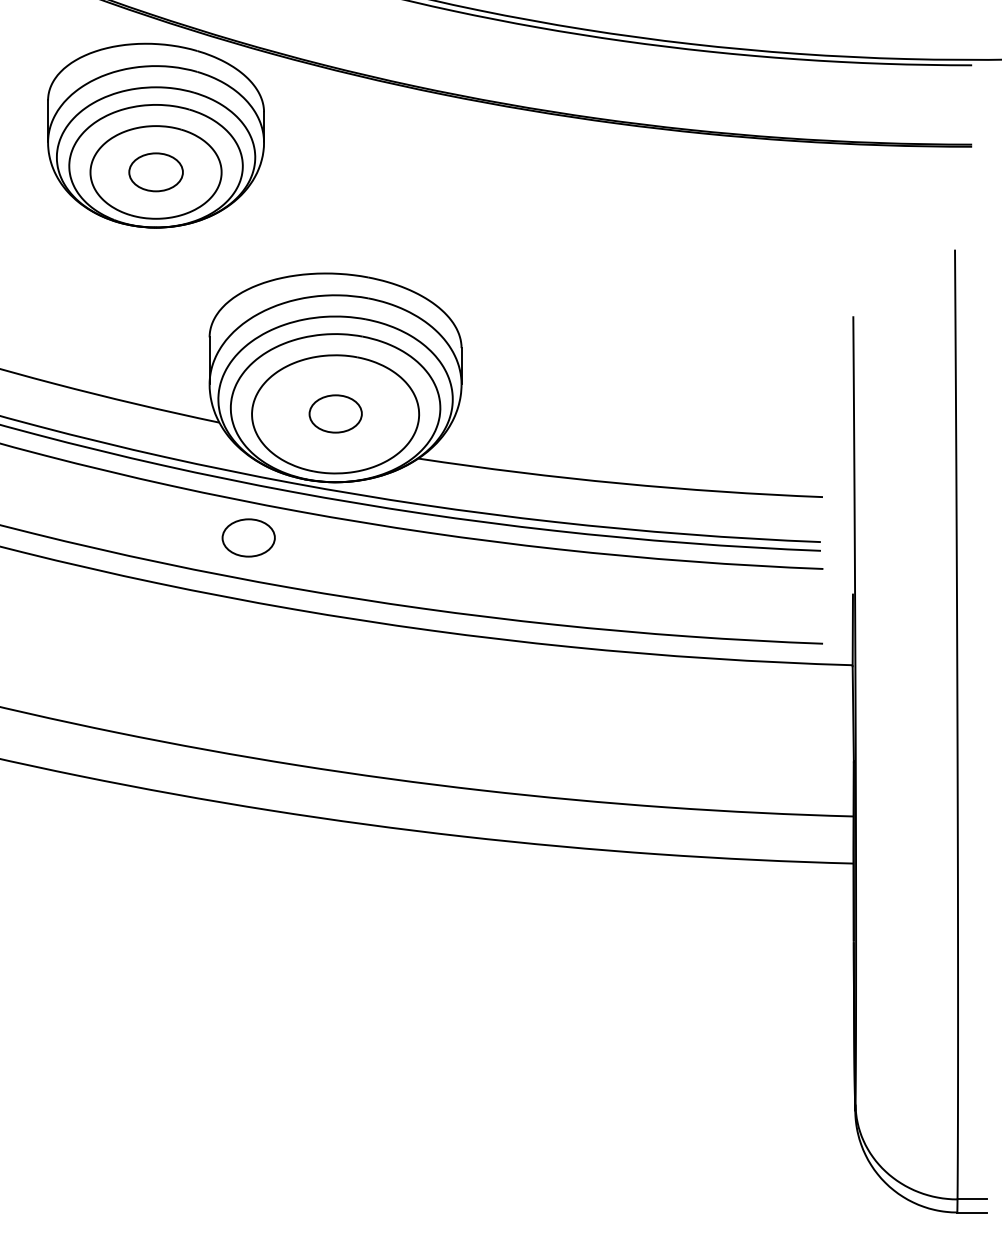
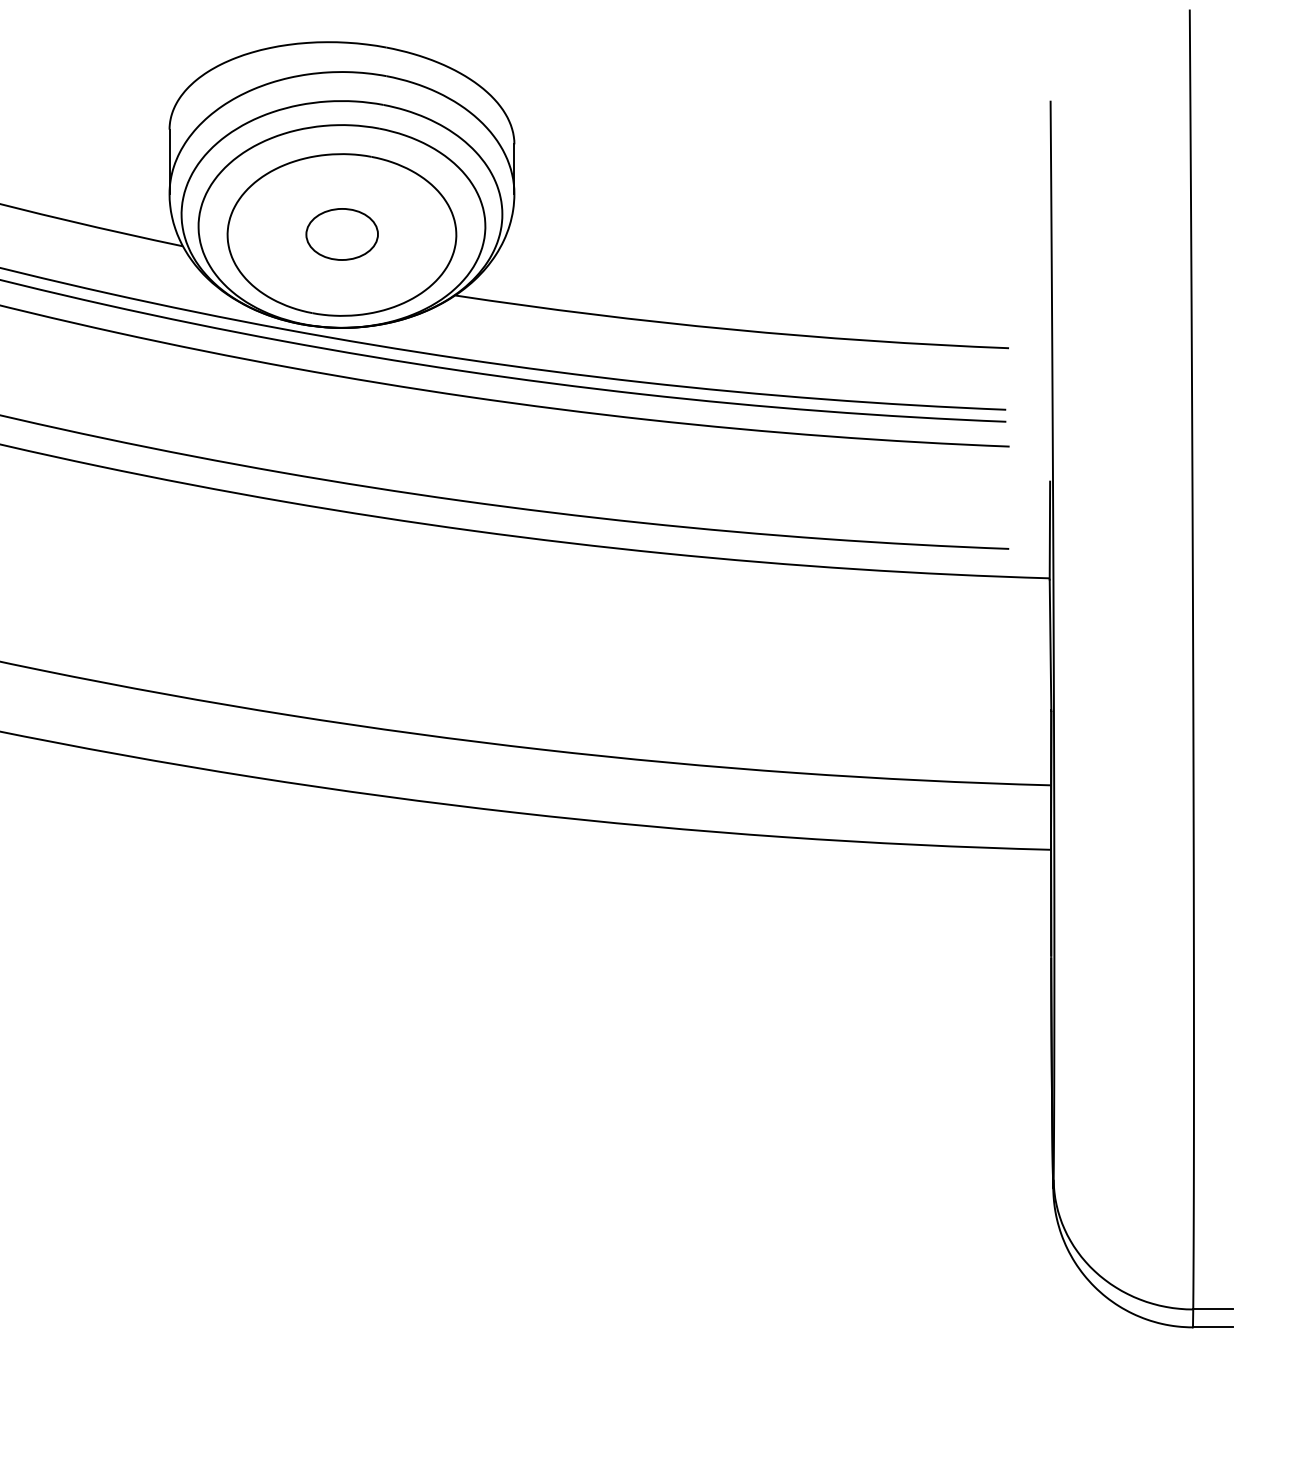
part: (248, 537) -> (222, 403), removed

